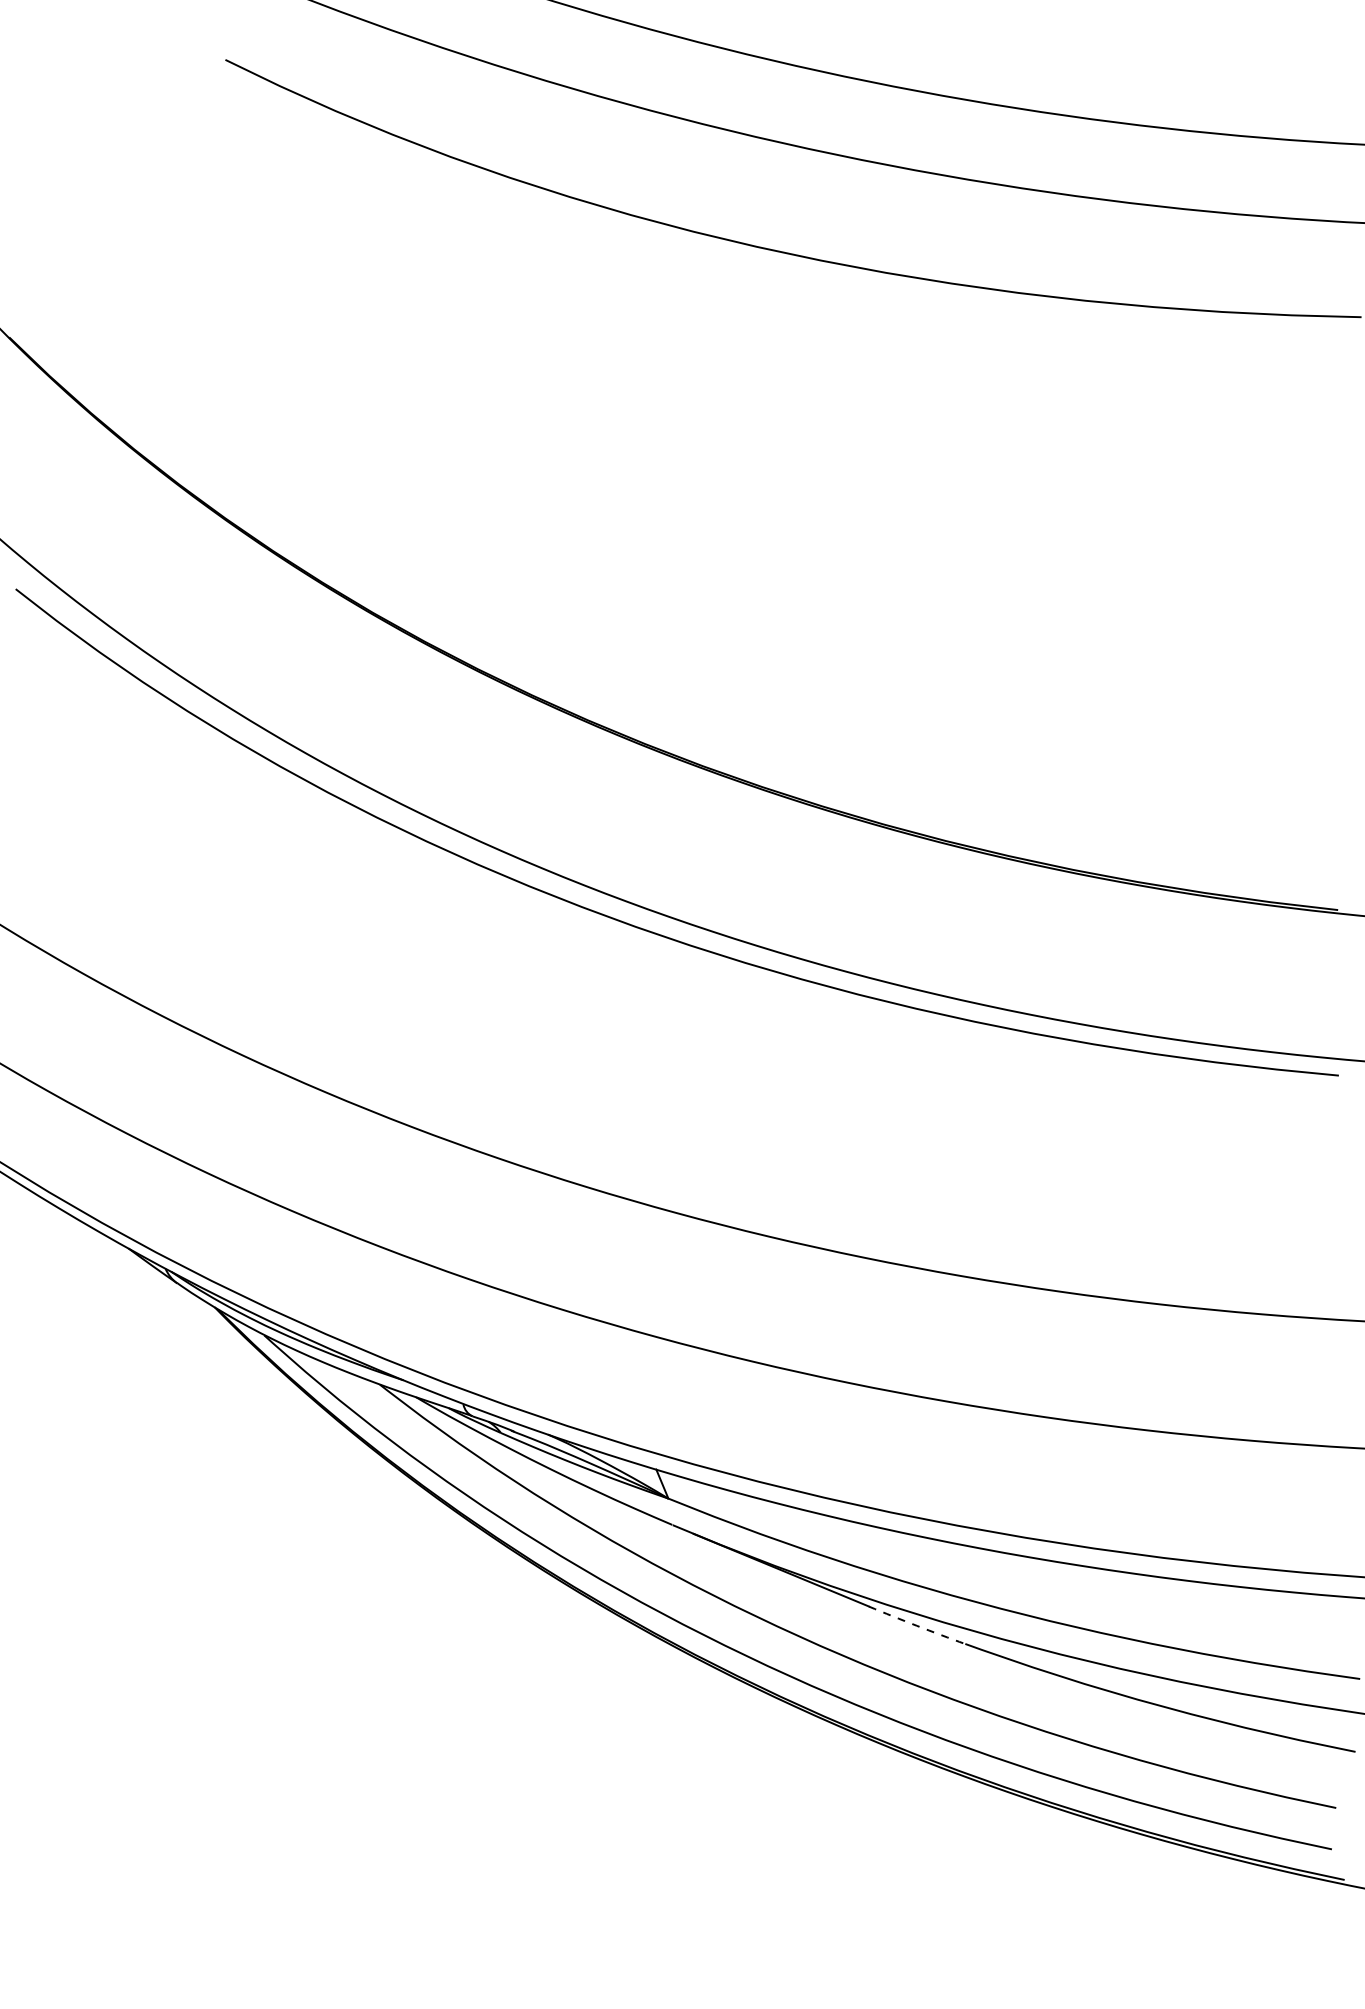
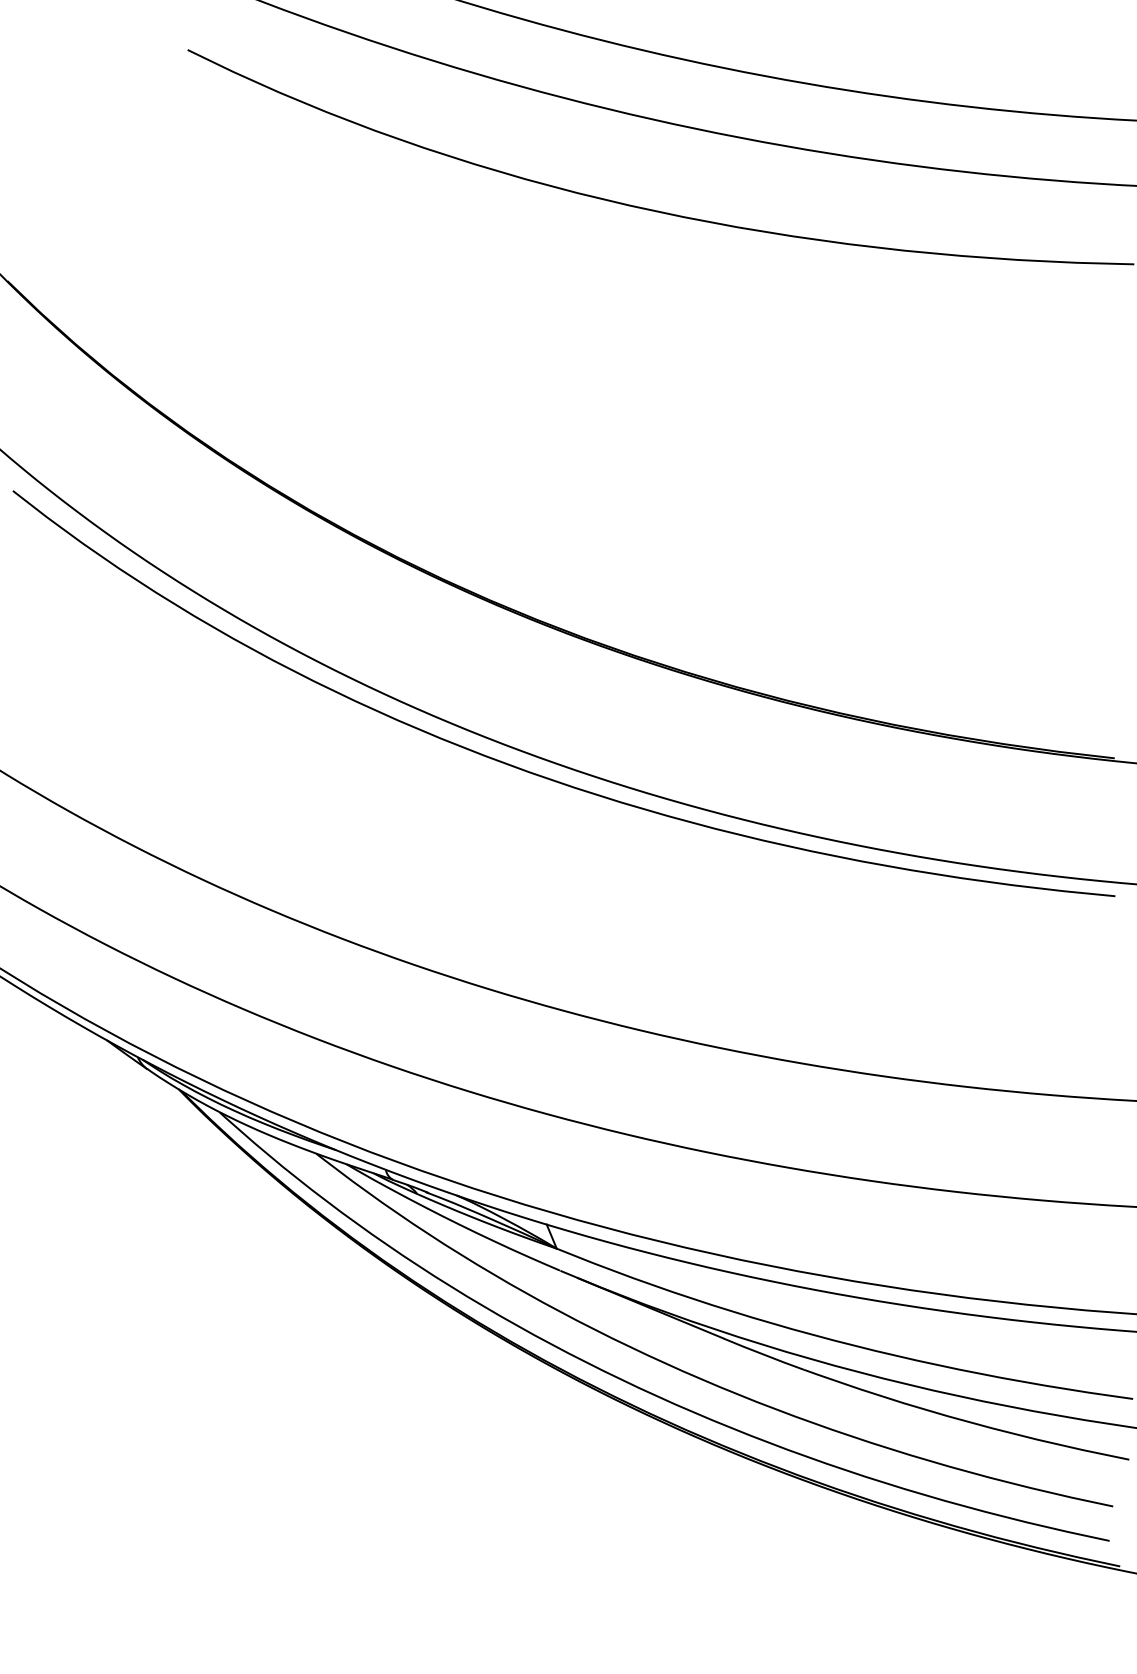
arc: (916, 1625) -> (763, 1354), dashed -> solid

